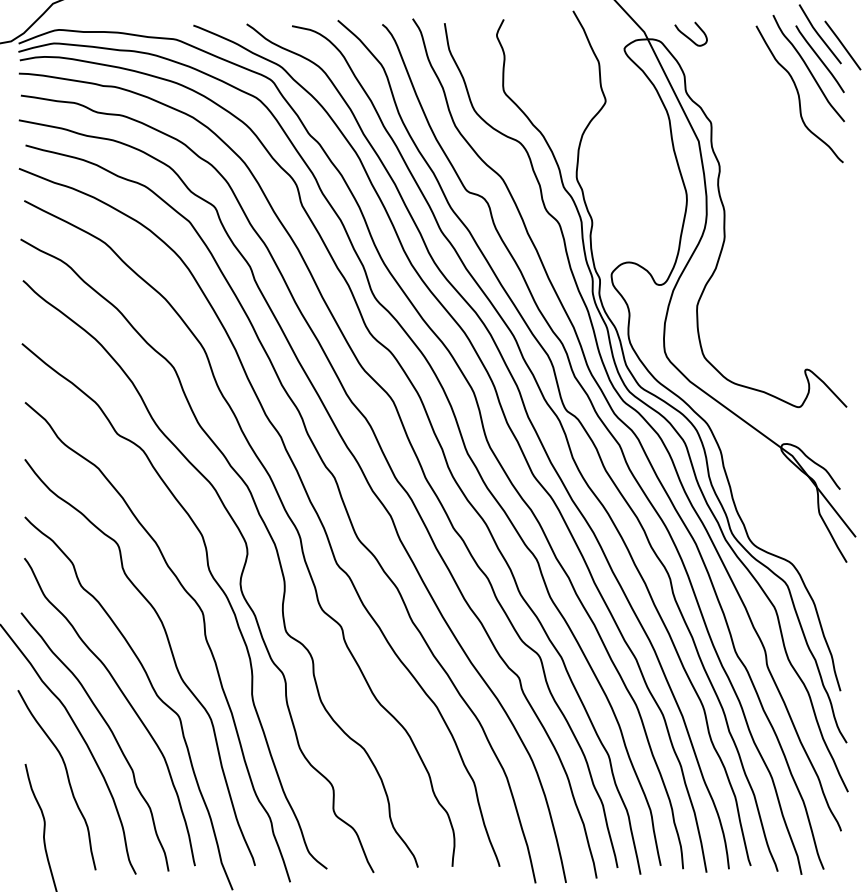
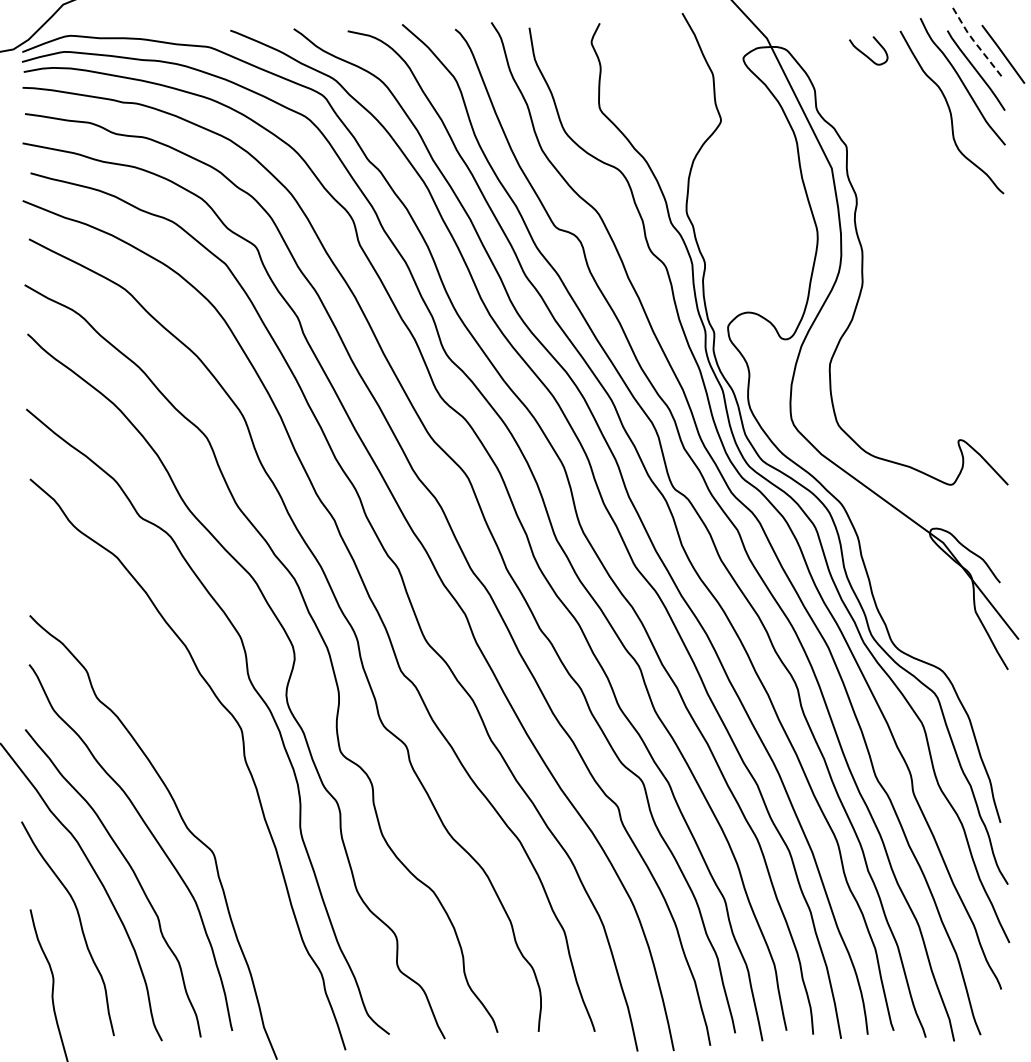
line: (817, 33) -> (973, 40), solid -> dashed
curve: (689, 37) -> (866, 54), moved
curve: (170, 652) -> (203, 776), removed

